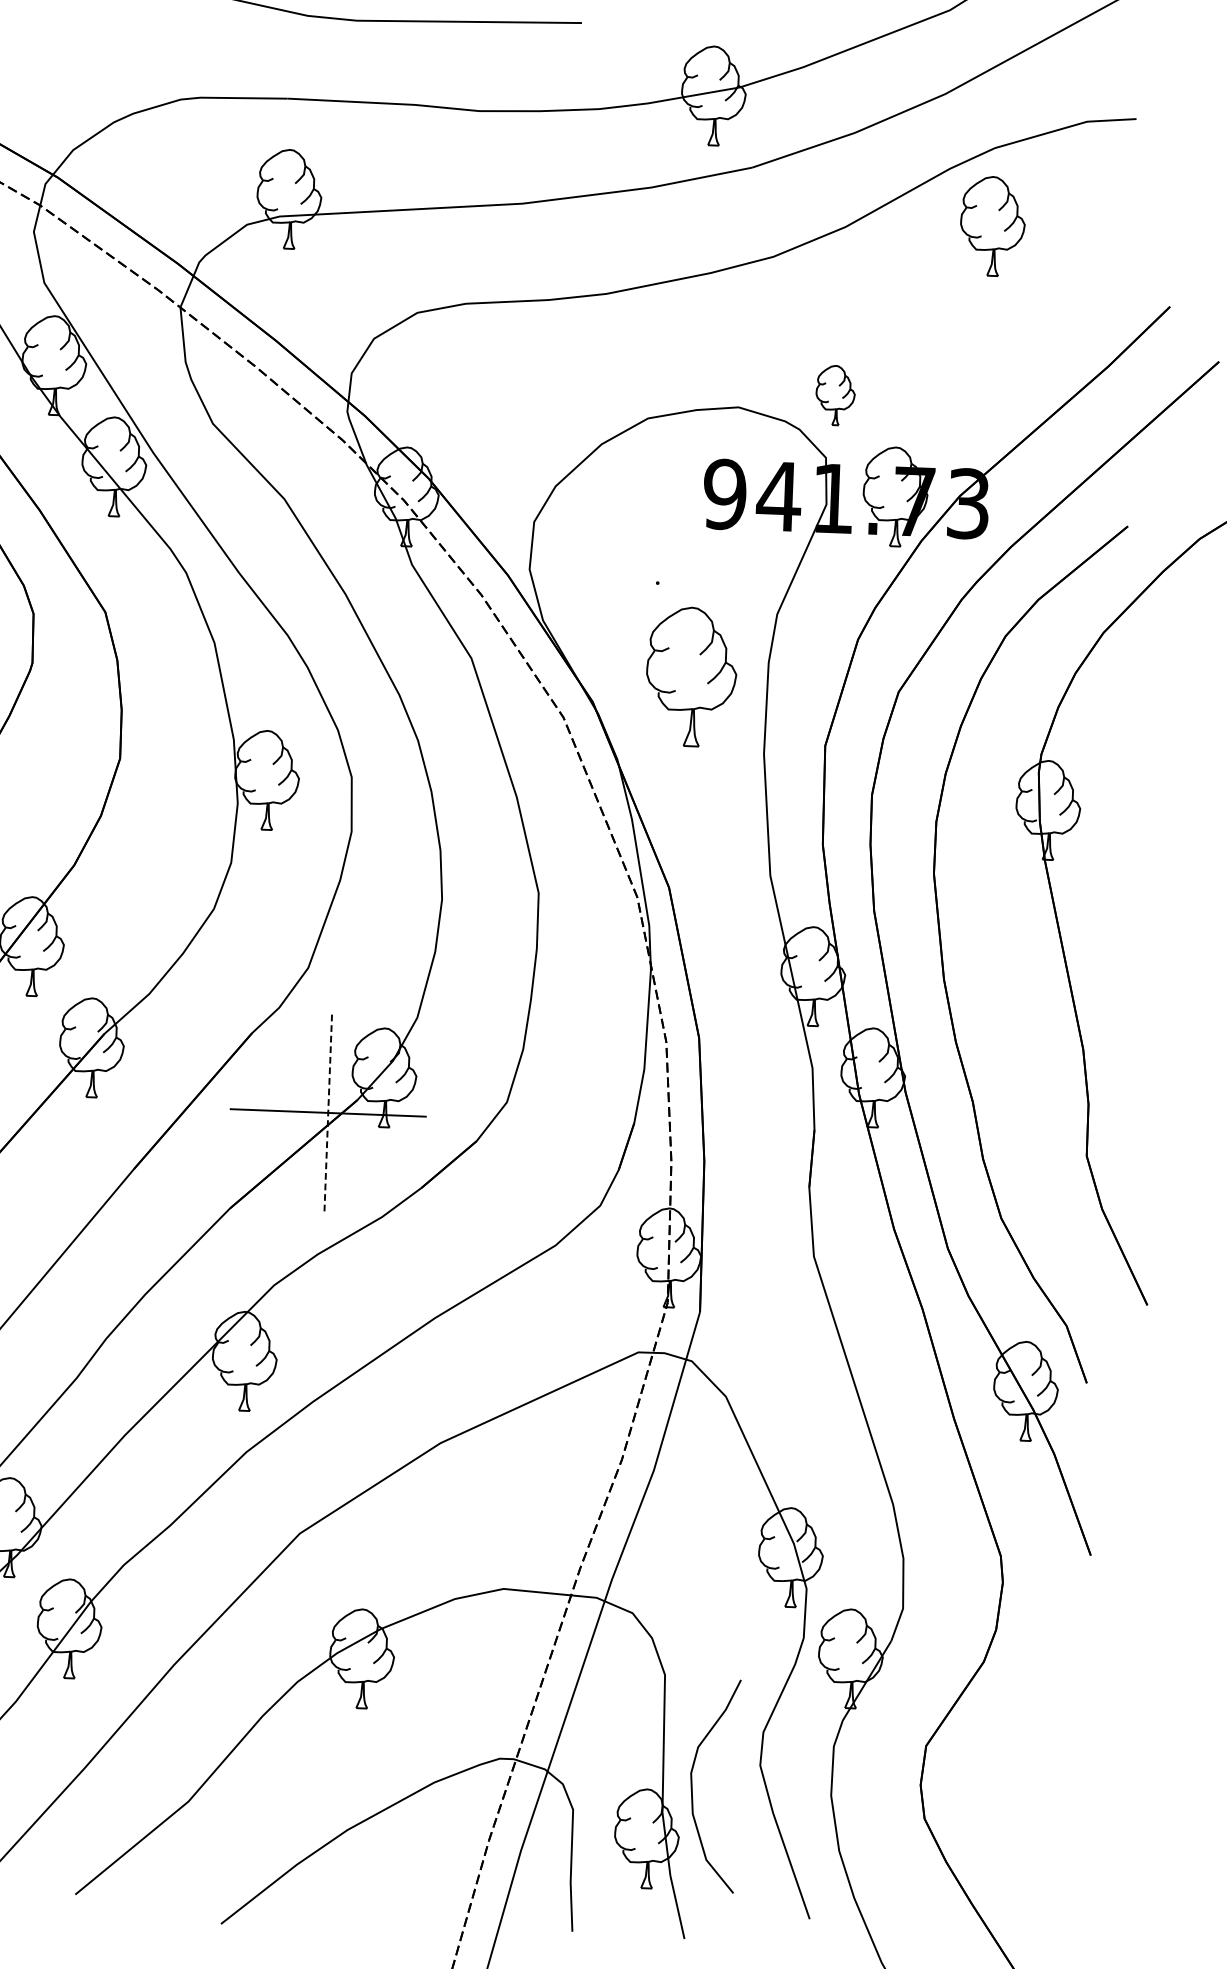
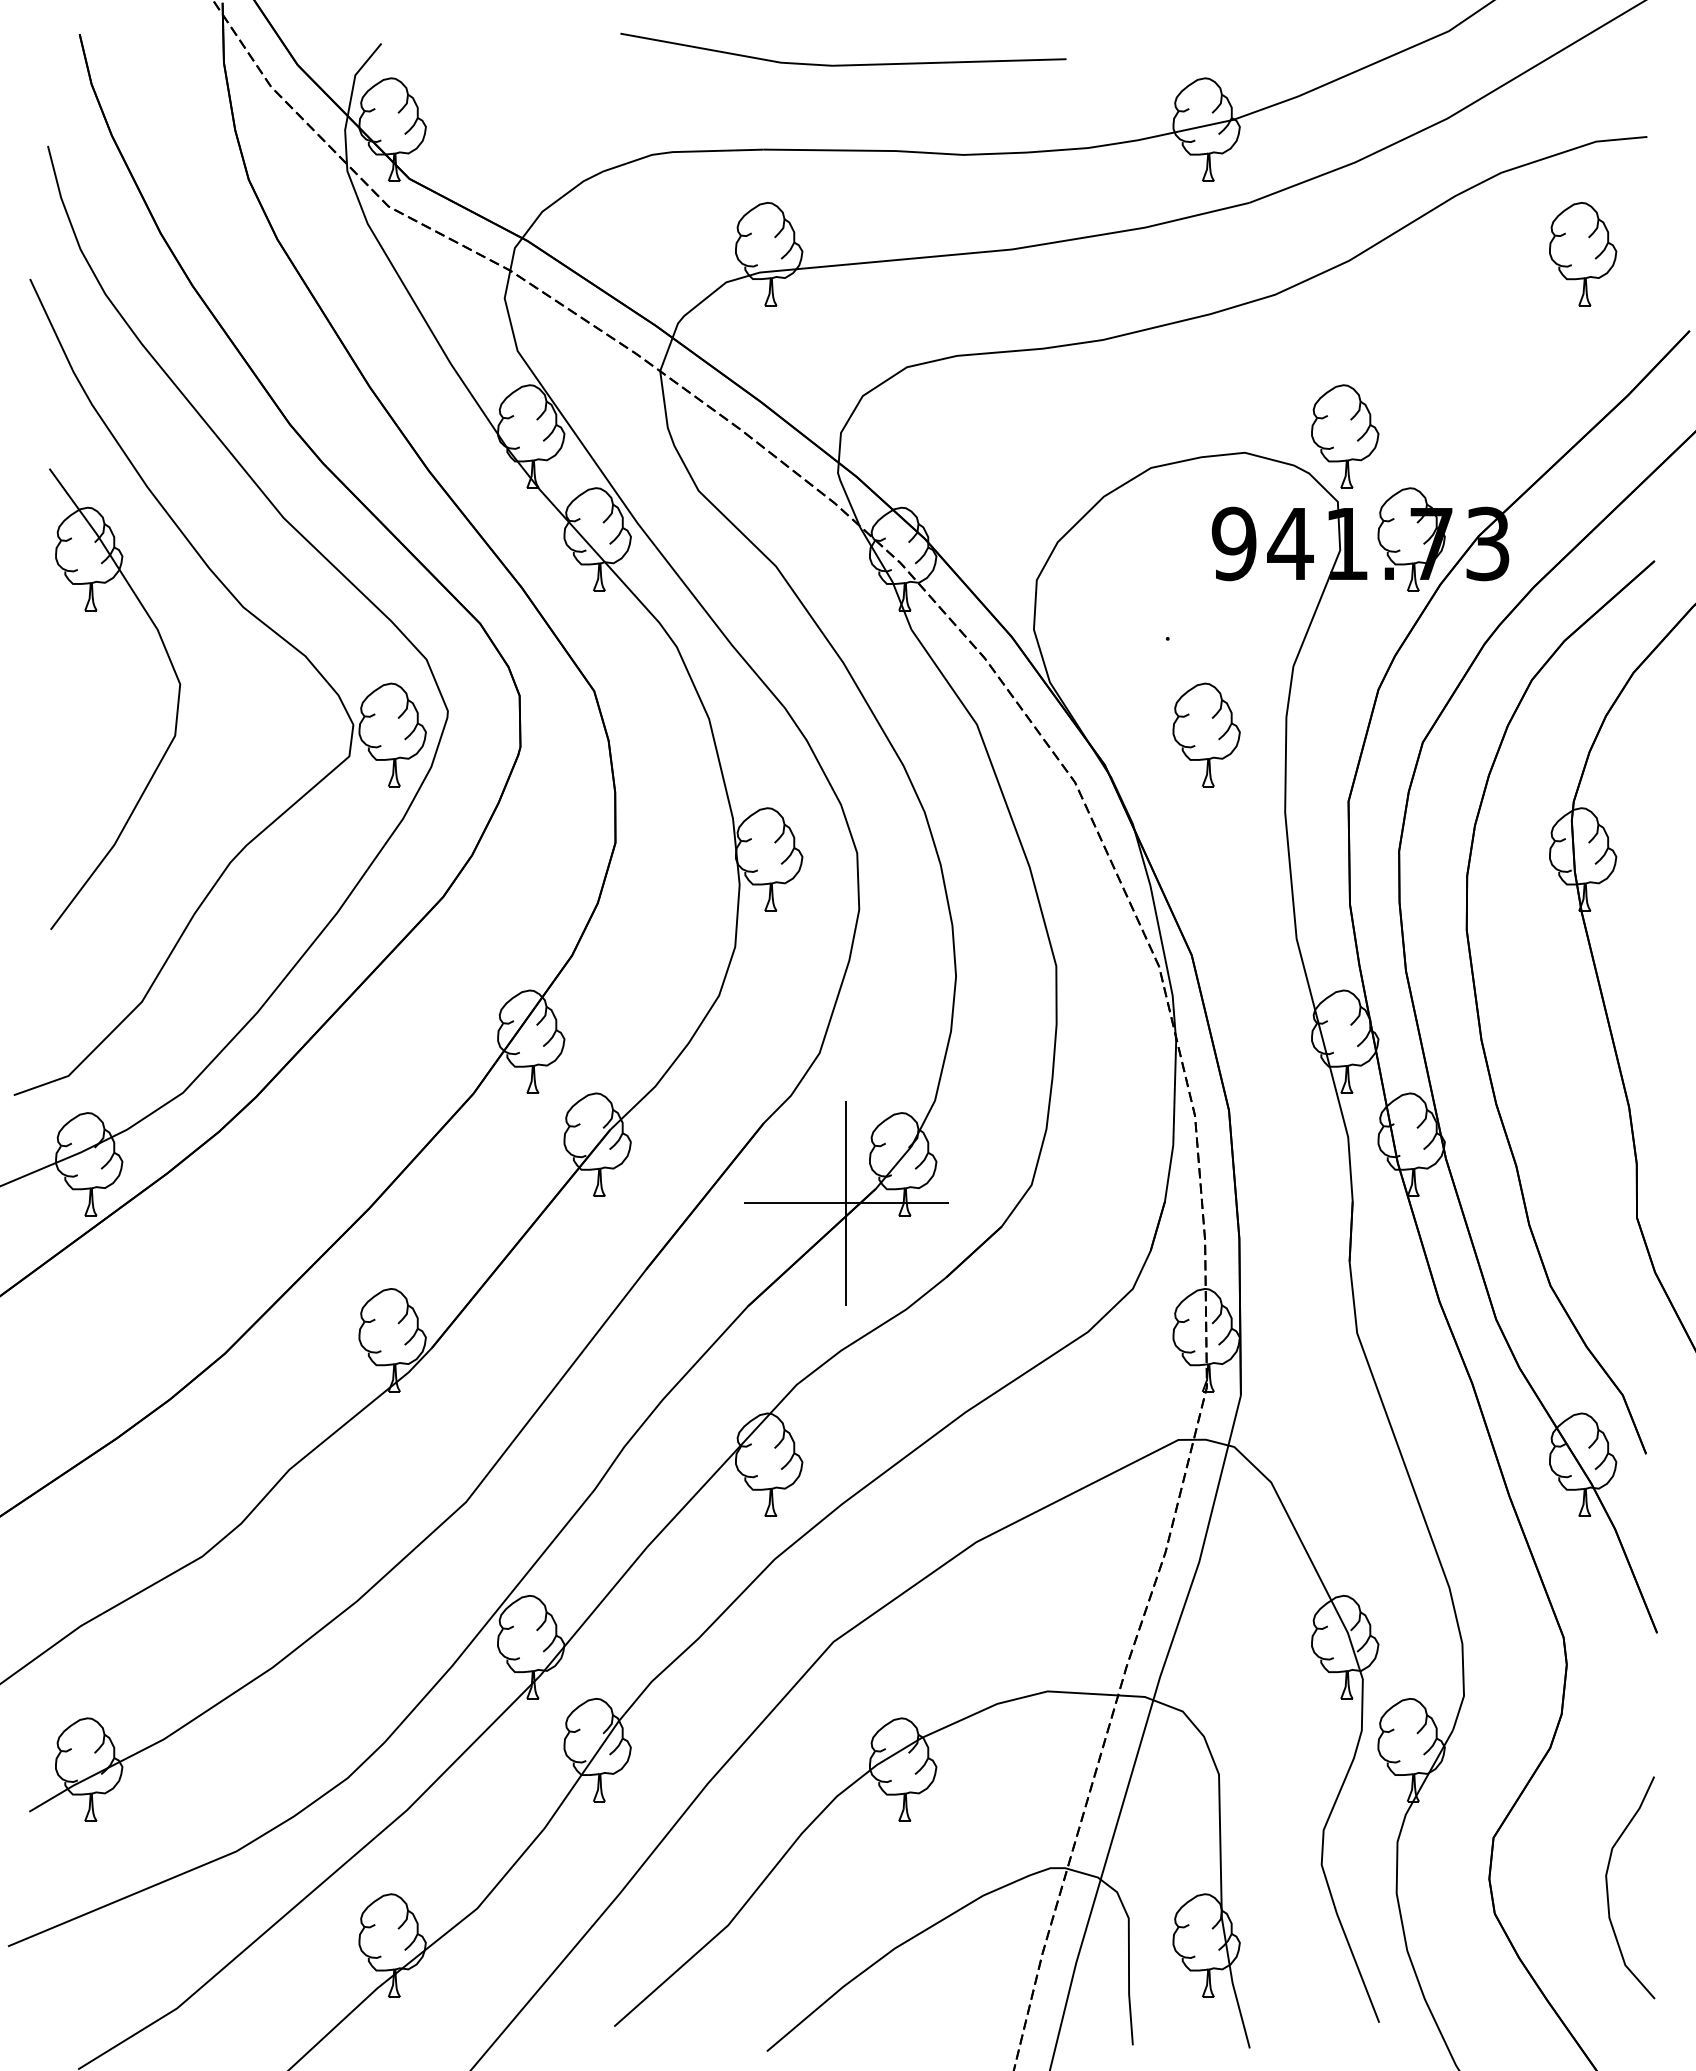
part: (993, 226) -> (1583, 254), moved
part: (835, 395) -> (1345, 436), size x1.67
part: (691, 676) -> (1206, 734), size x0.71
line: (328, 1113) -> (846, 1203), dashed -> solid
curve: (692, 1786) -> (1608, 1889), moved

